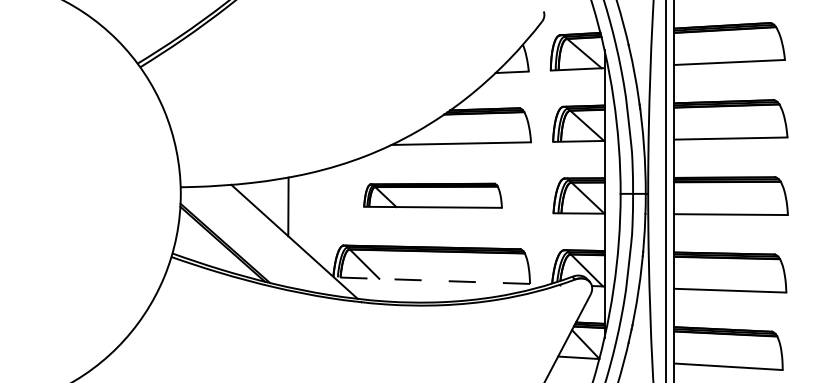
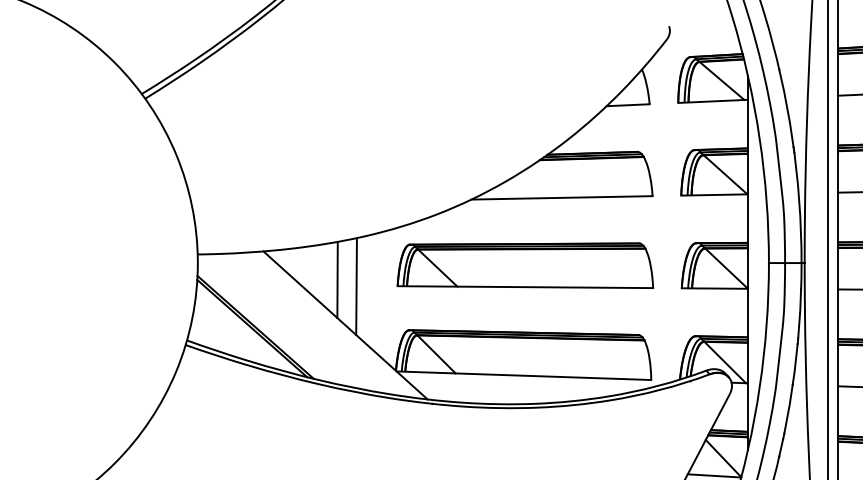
part: (432, 195) -> (524, 265), size x1.43
line: (302, 211) -> (355, 285), added
line: (431, 280) -> (523, 375), dashed -> solid

